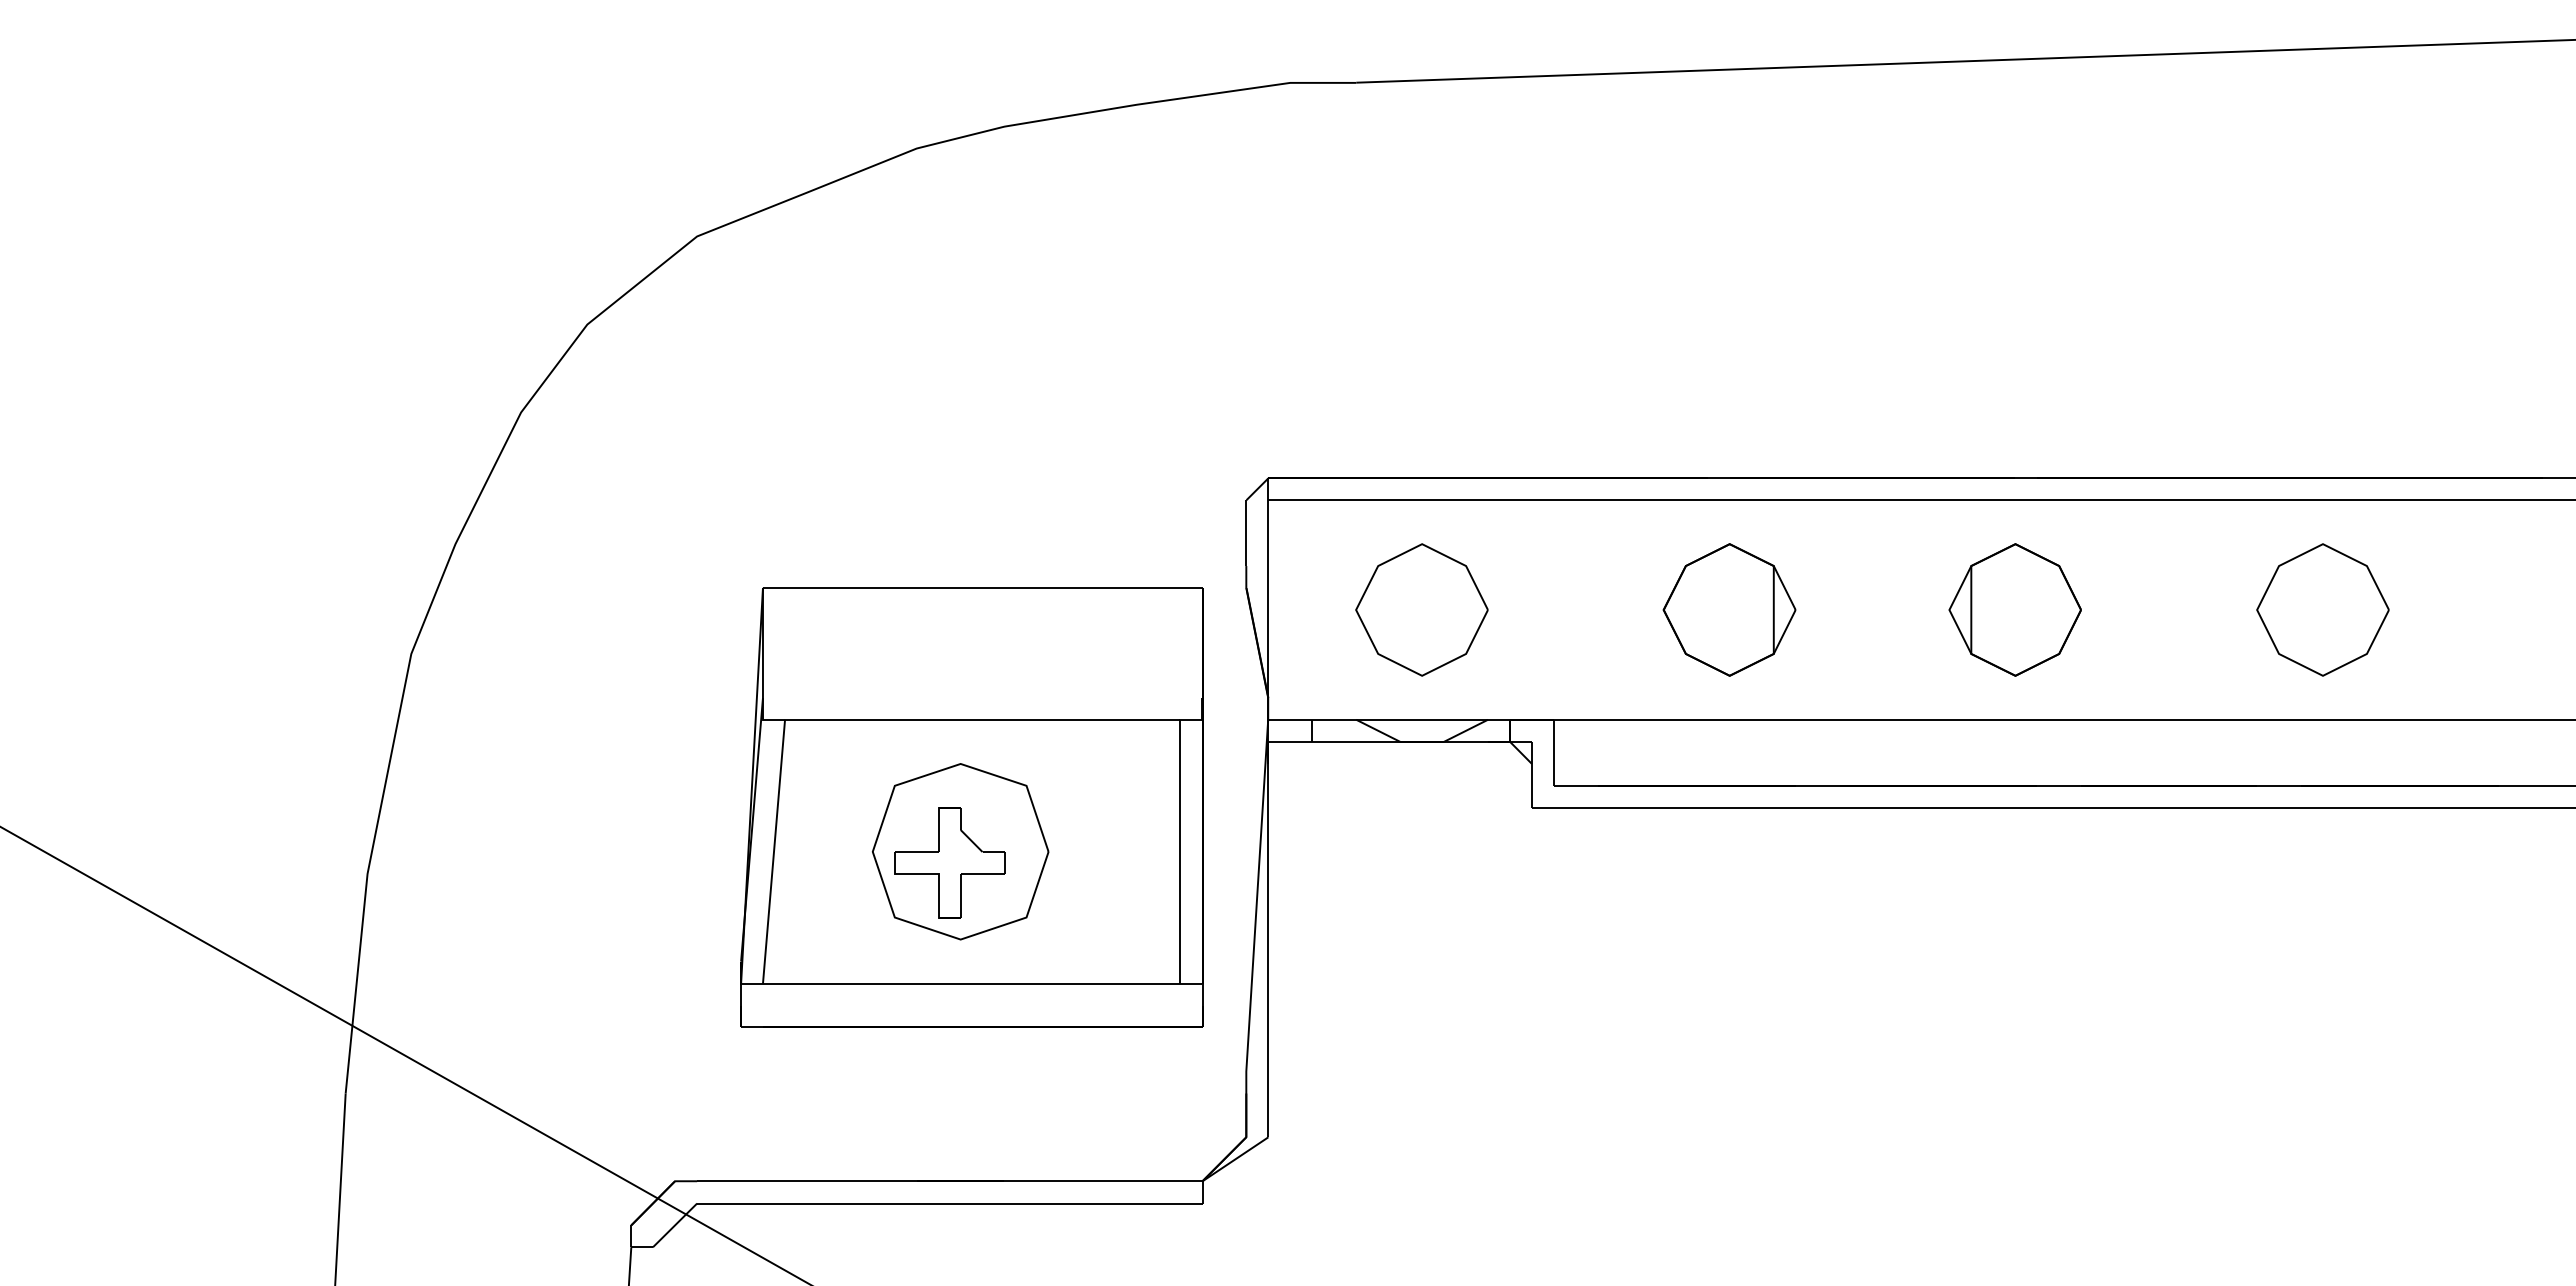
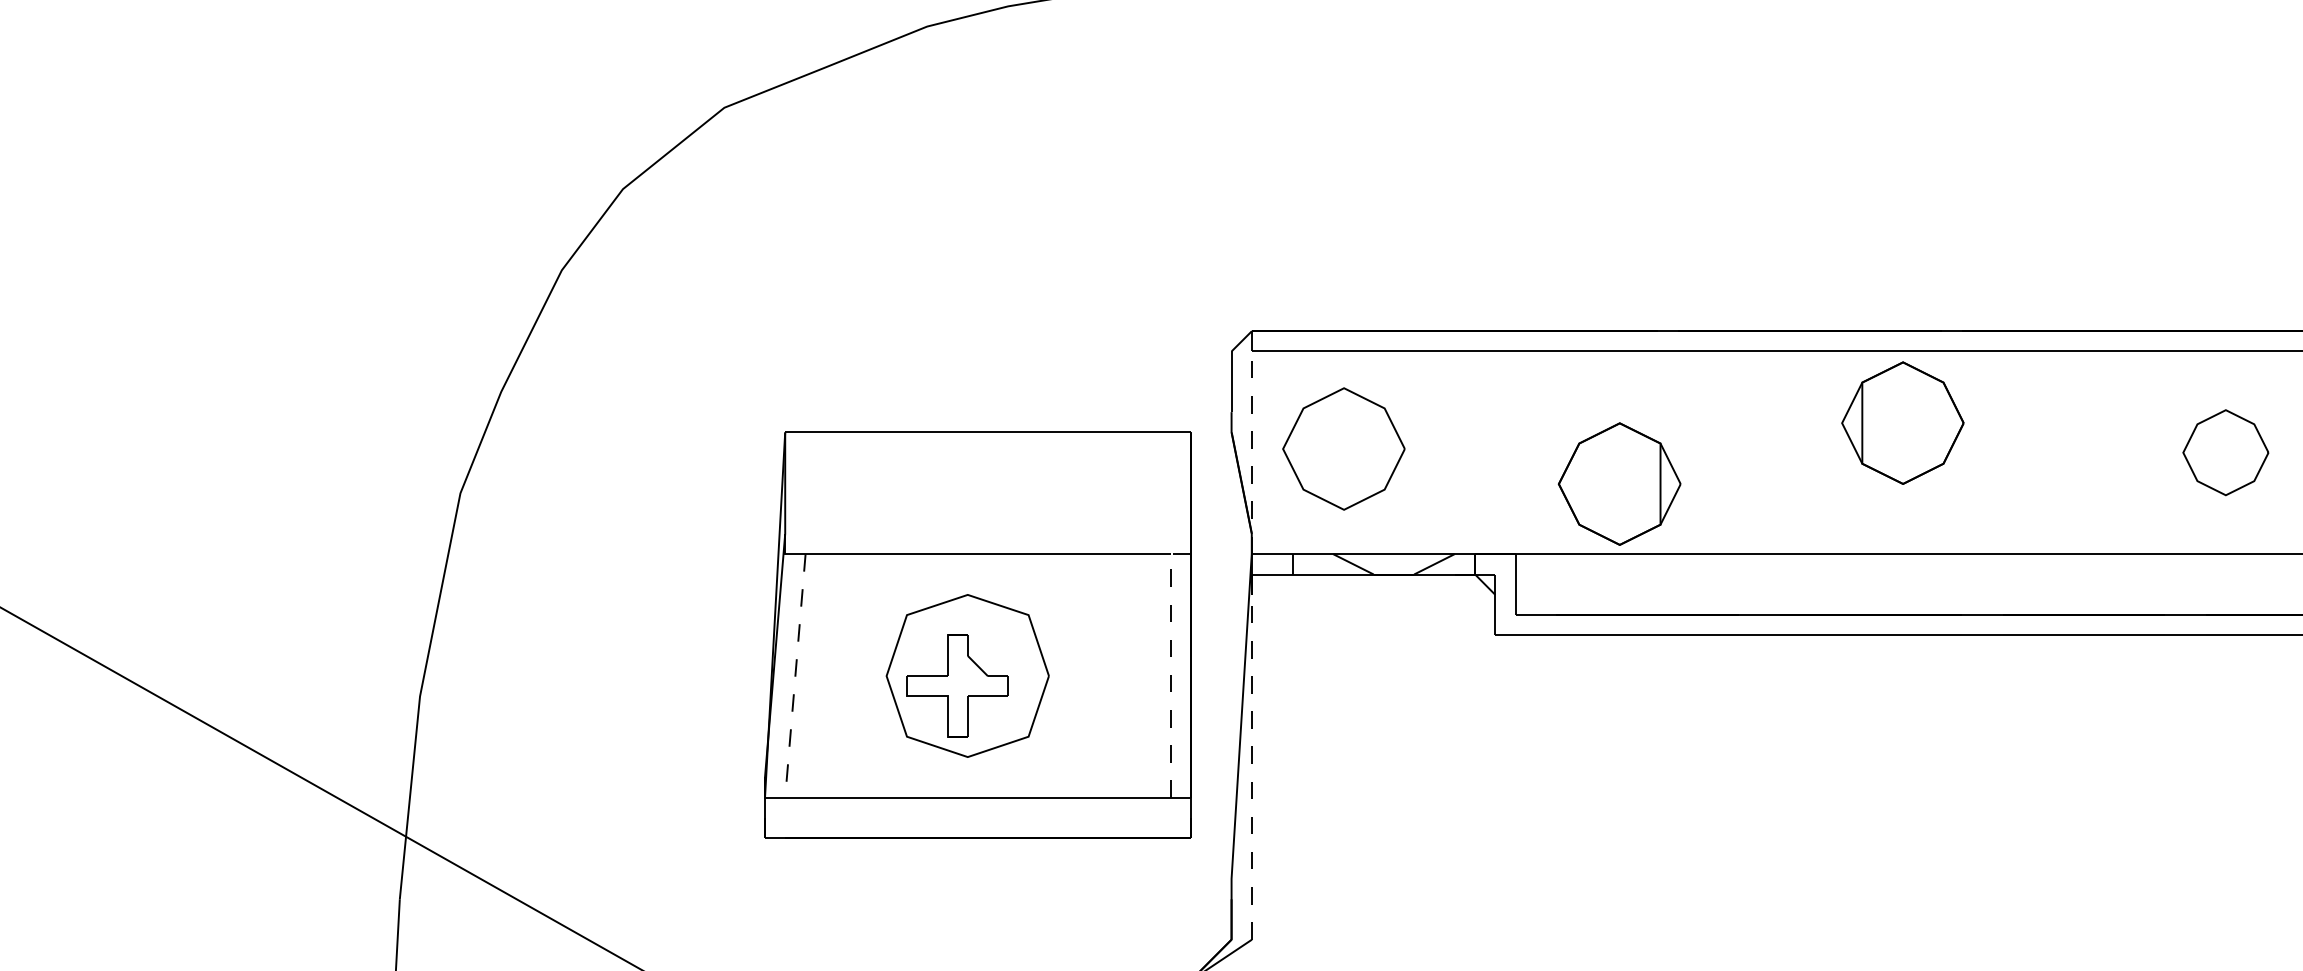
part: (1421, 609) -> (1343, 448), moved
part: (1729, 609) -> (1619, 483), moved
part: (2014, 609) -> (1902, 422), moved
part: (2322, 609) -> (2225, 452), size x0.7
line: (1268, 610) -> (1252, 453), solid -> dashed
line: (1180, 828) -> (1170, 654), solid -> dashed
line: (773, 852) -> (794, 676), solid -> dashed
line: (1268, 950) -> (1252, 767), solid -> dashed

